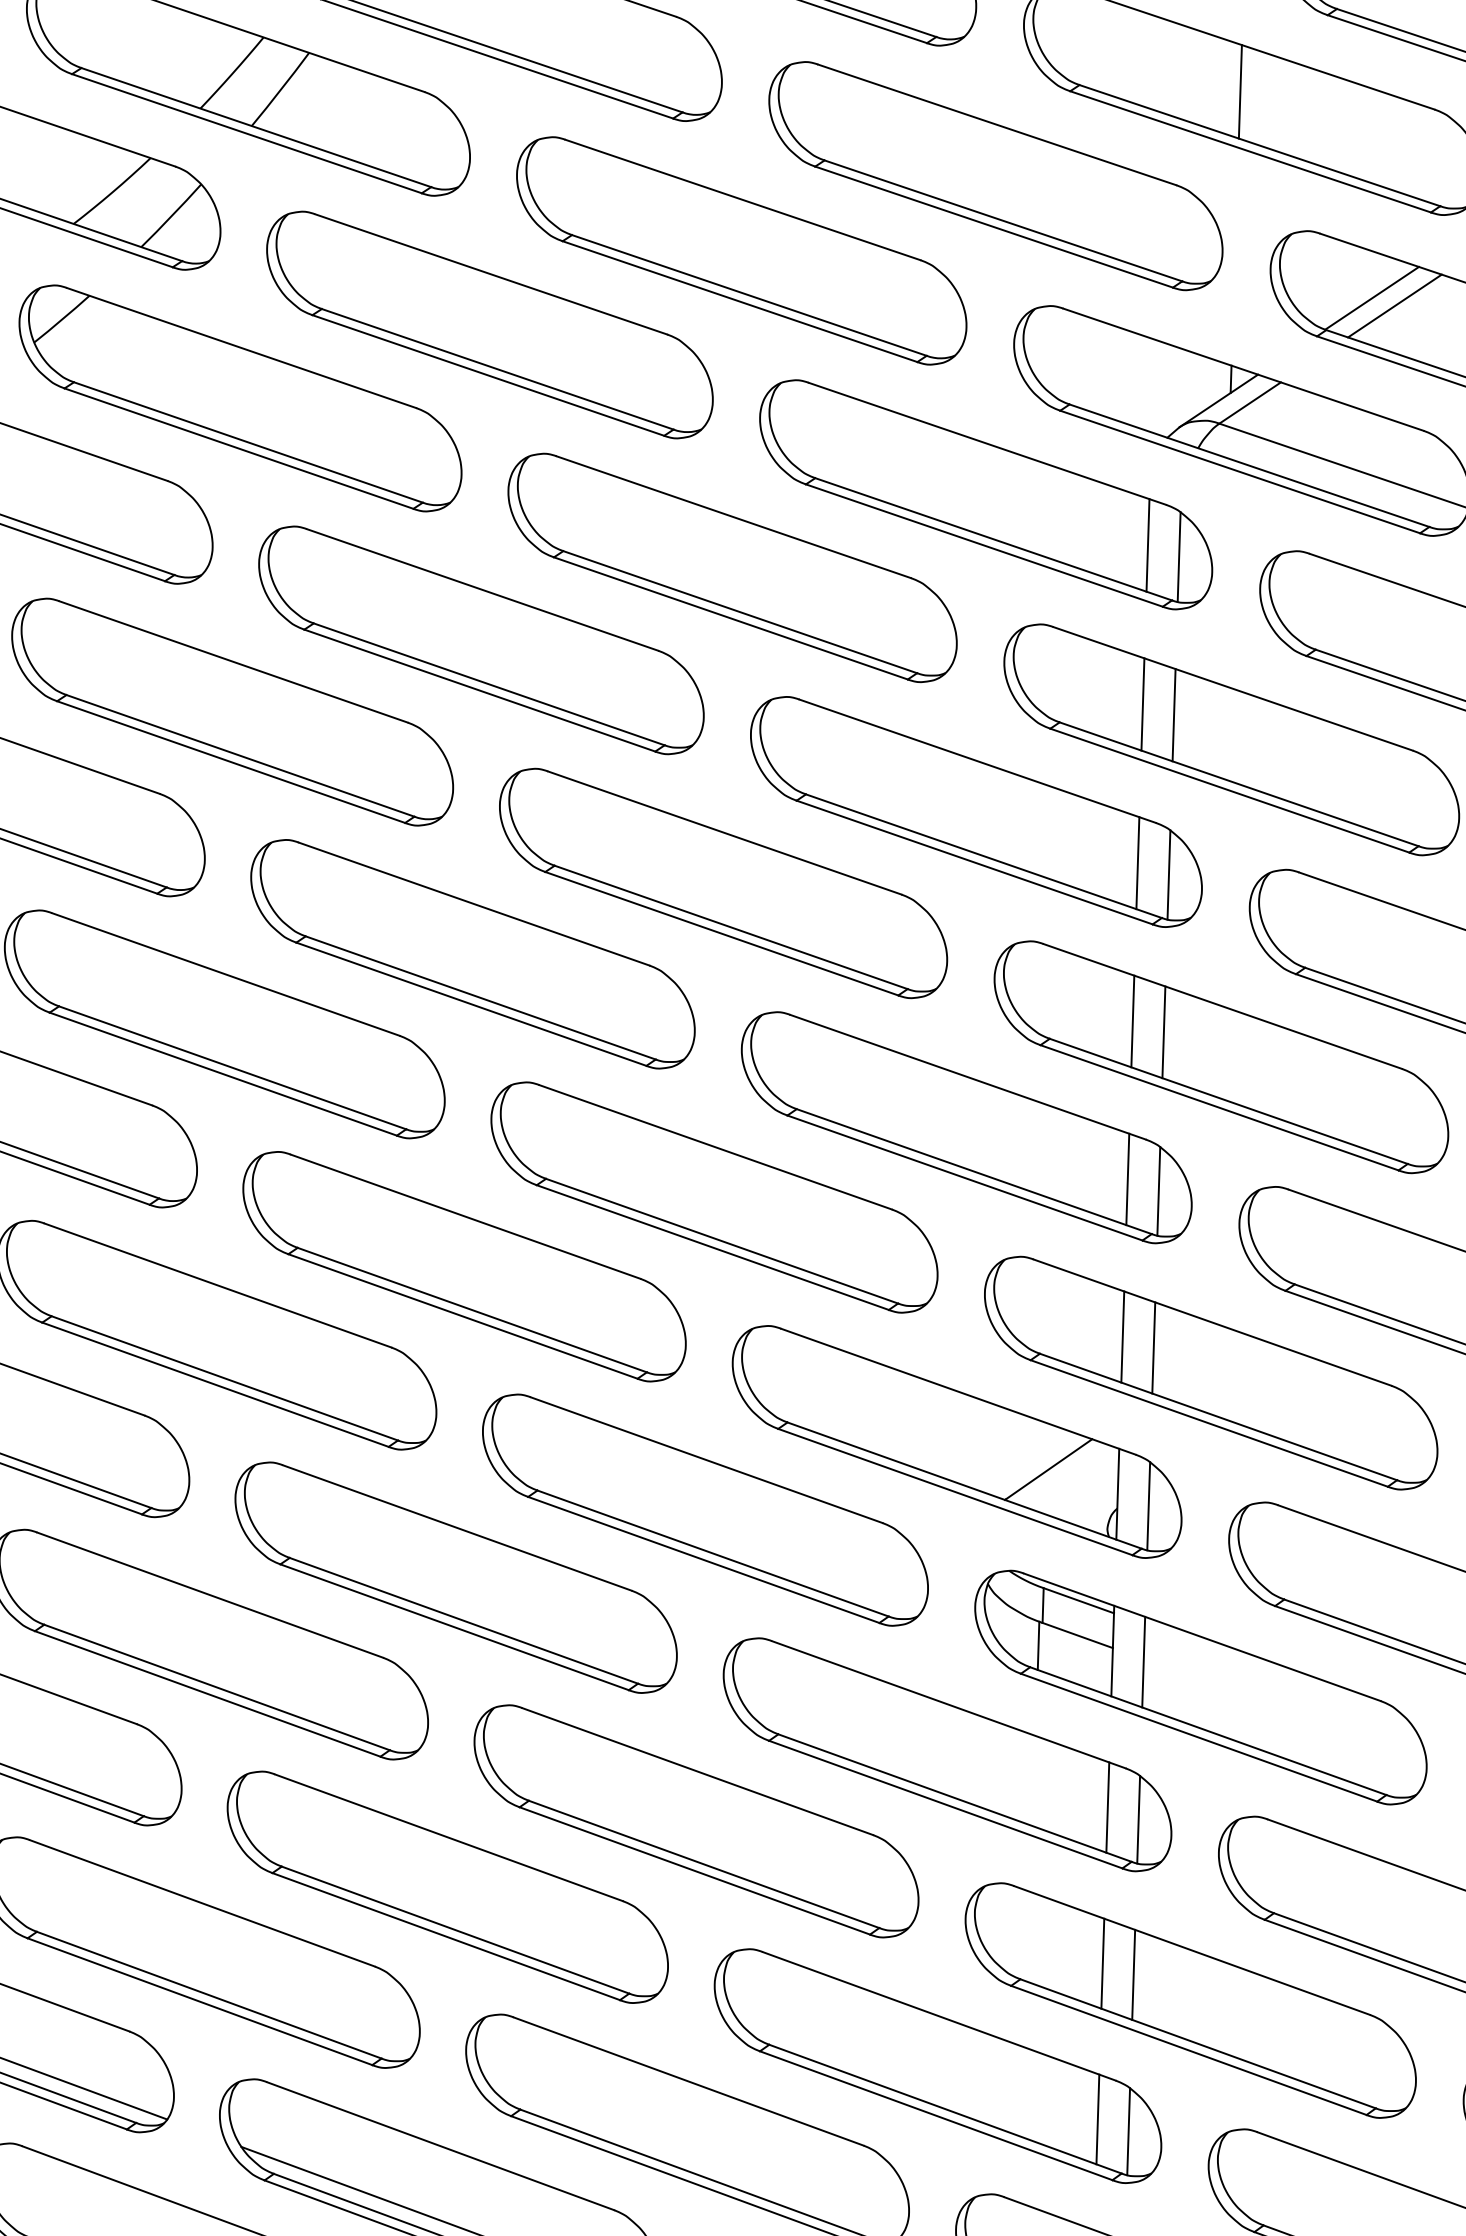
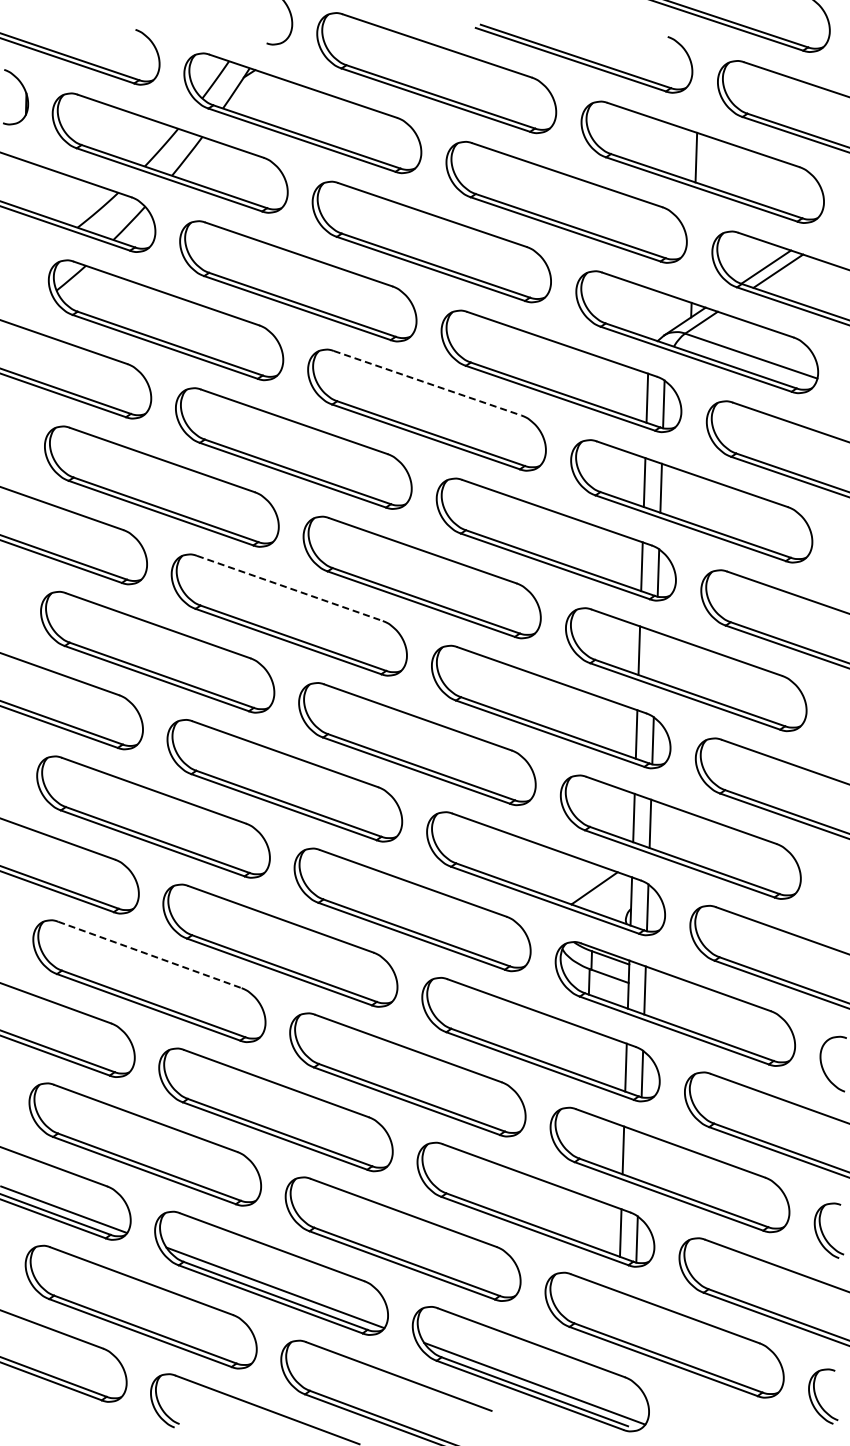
line: (735, 517) -> (428, 383), solid -> dashed
line: (475, 904) -> (290, 588), solid -> dashed
line: (1163, 1032) -> (655, 656), removed
line: (209, 1594) -> (149, 954), solid -> dashed
line: (1133, 1975) -> (639, 1156), removed

